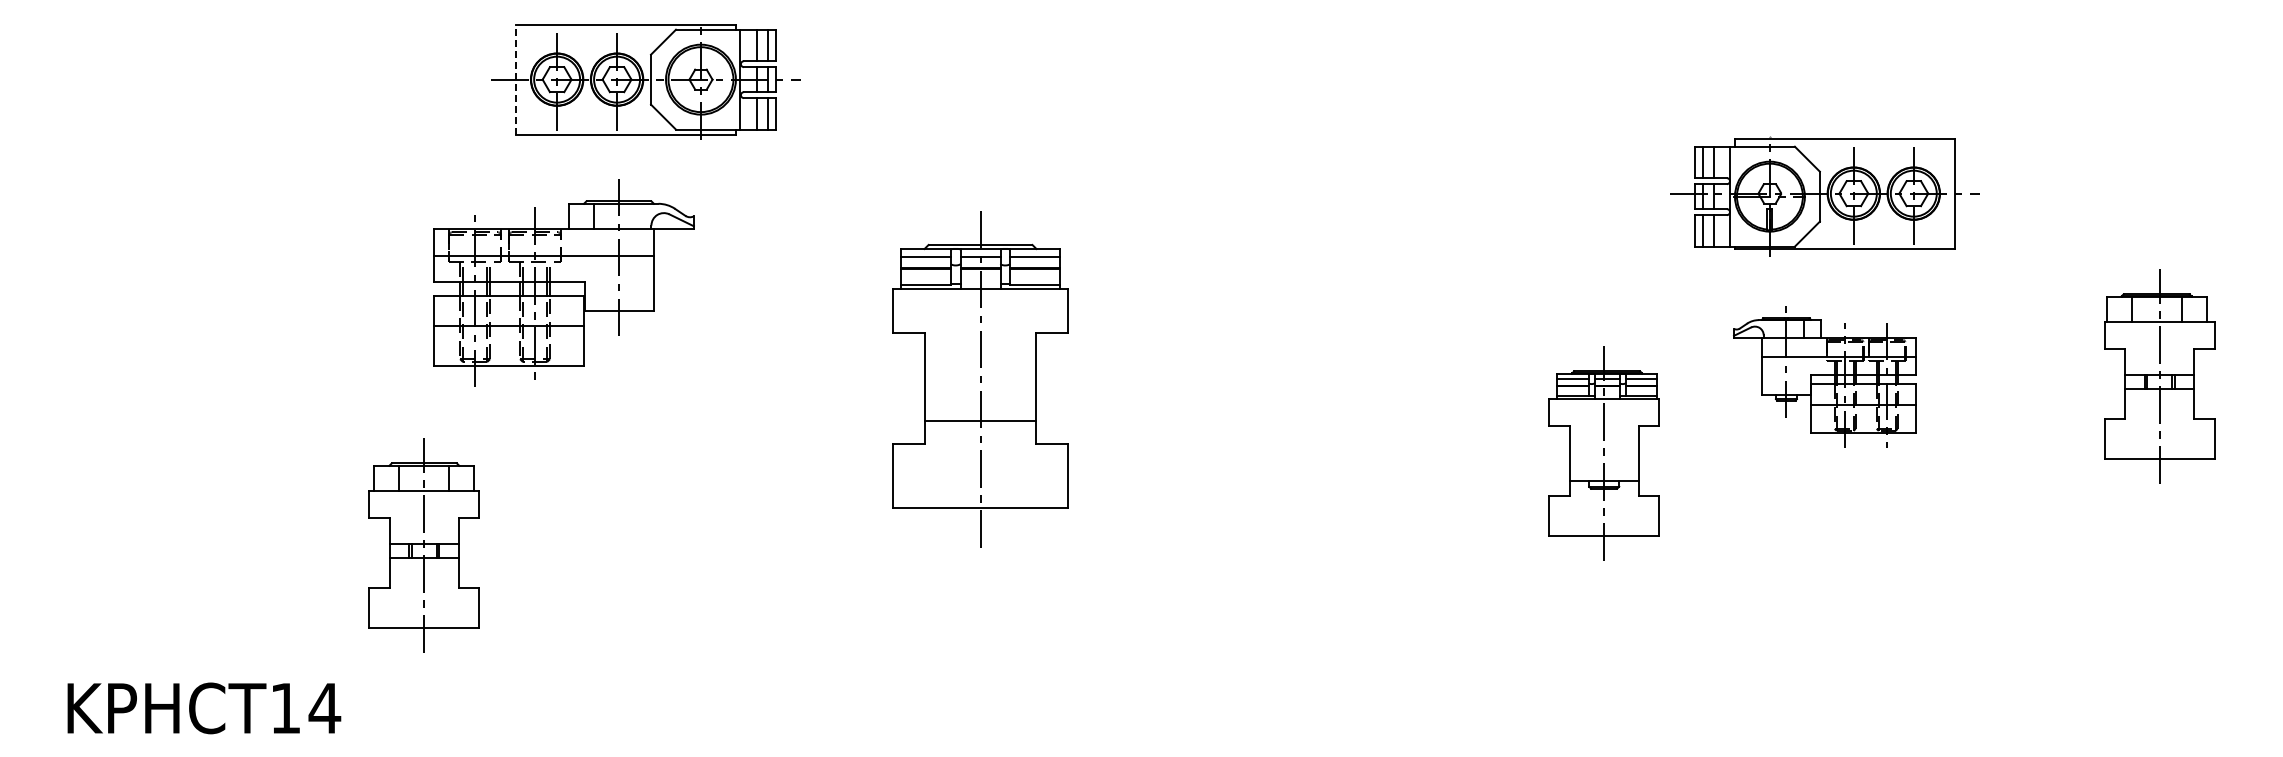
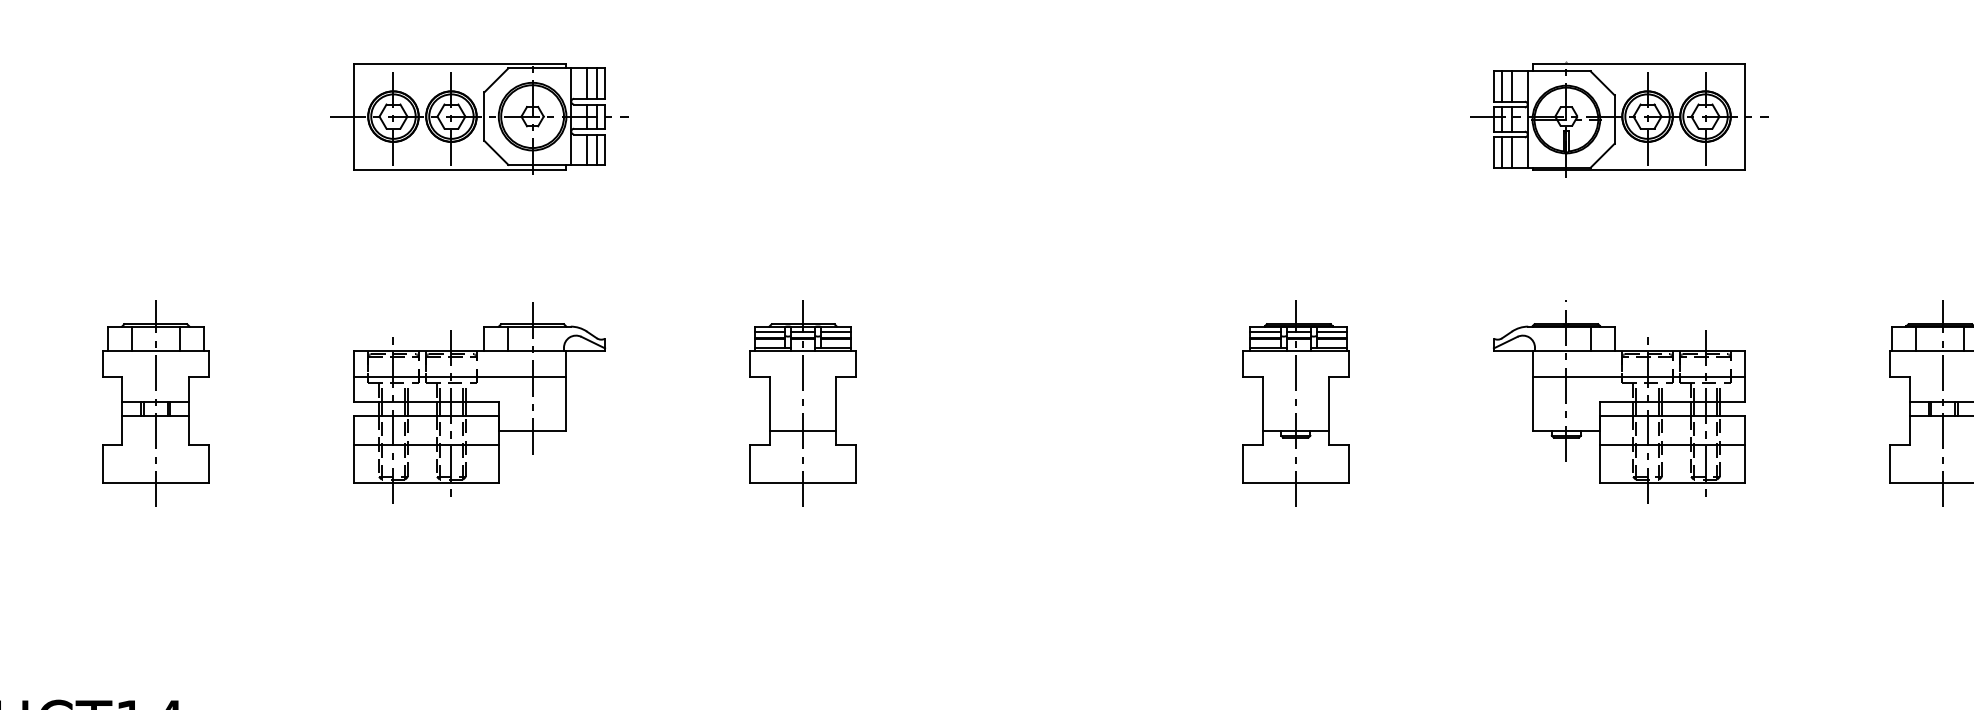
line: (516, 79) -> (354, 116), dashed -> solid
part: (1824, 196) -> (1619, 119), moved
part: (563, 282) -> (478, 402), moved
part: (1824, 374) -> (1619, 401), size x1.43
part: (980, 376) -> (802, 403), size x0.62
part: (1603, 453) -> (1295, 403), moved
part: (423, 545) -> (154, 403), moved

